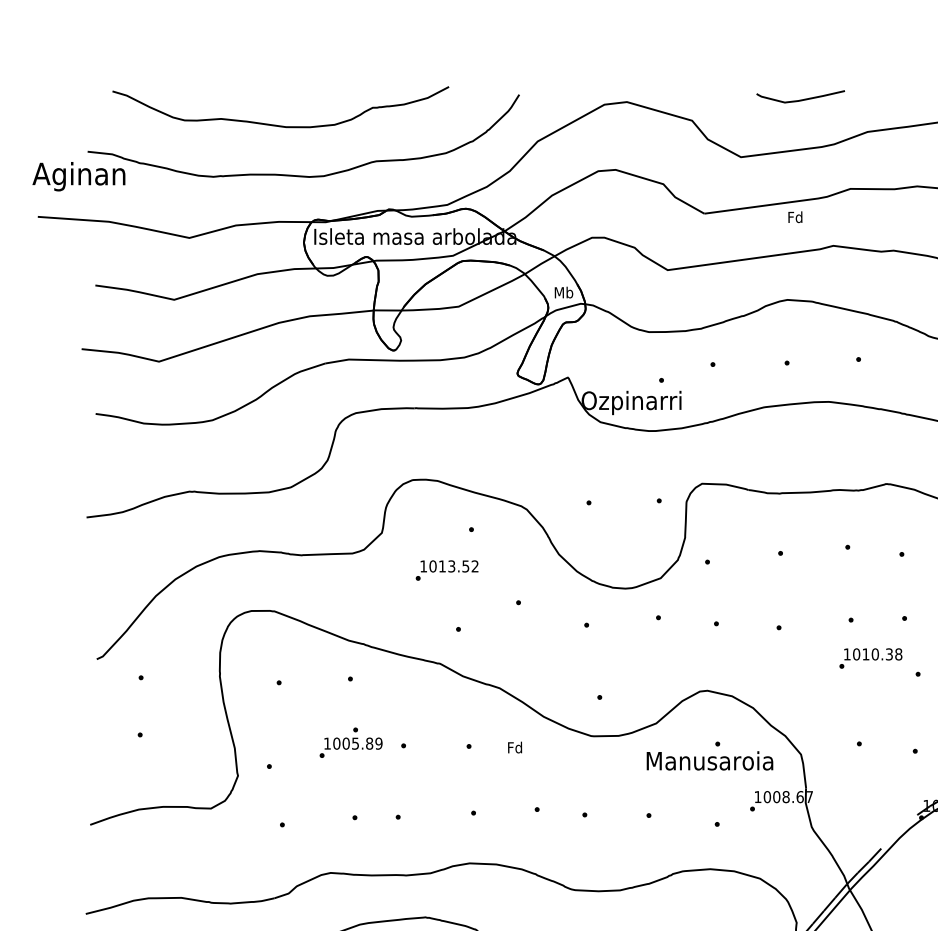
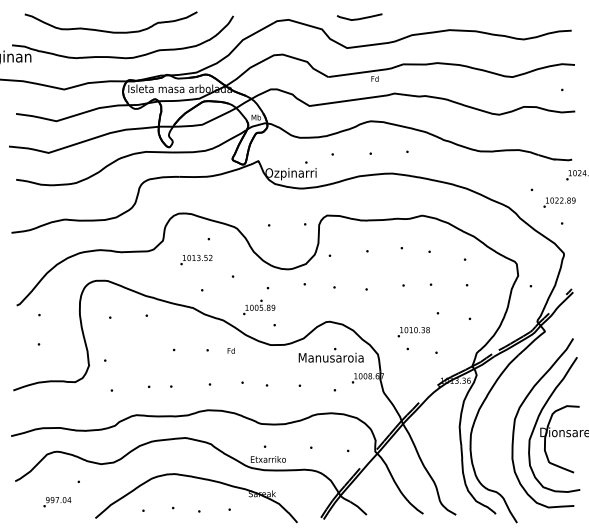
curve: (800, 99) -> (359, 18), moved
text: (870, 659) -> (413, 332), moved
text: (351, 742) -> (259, 307), moved

